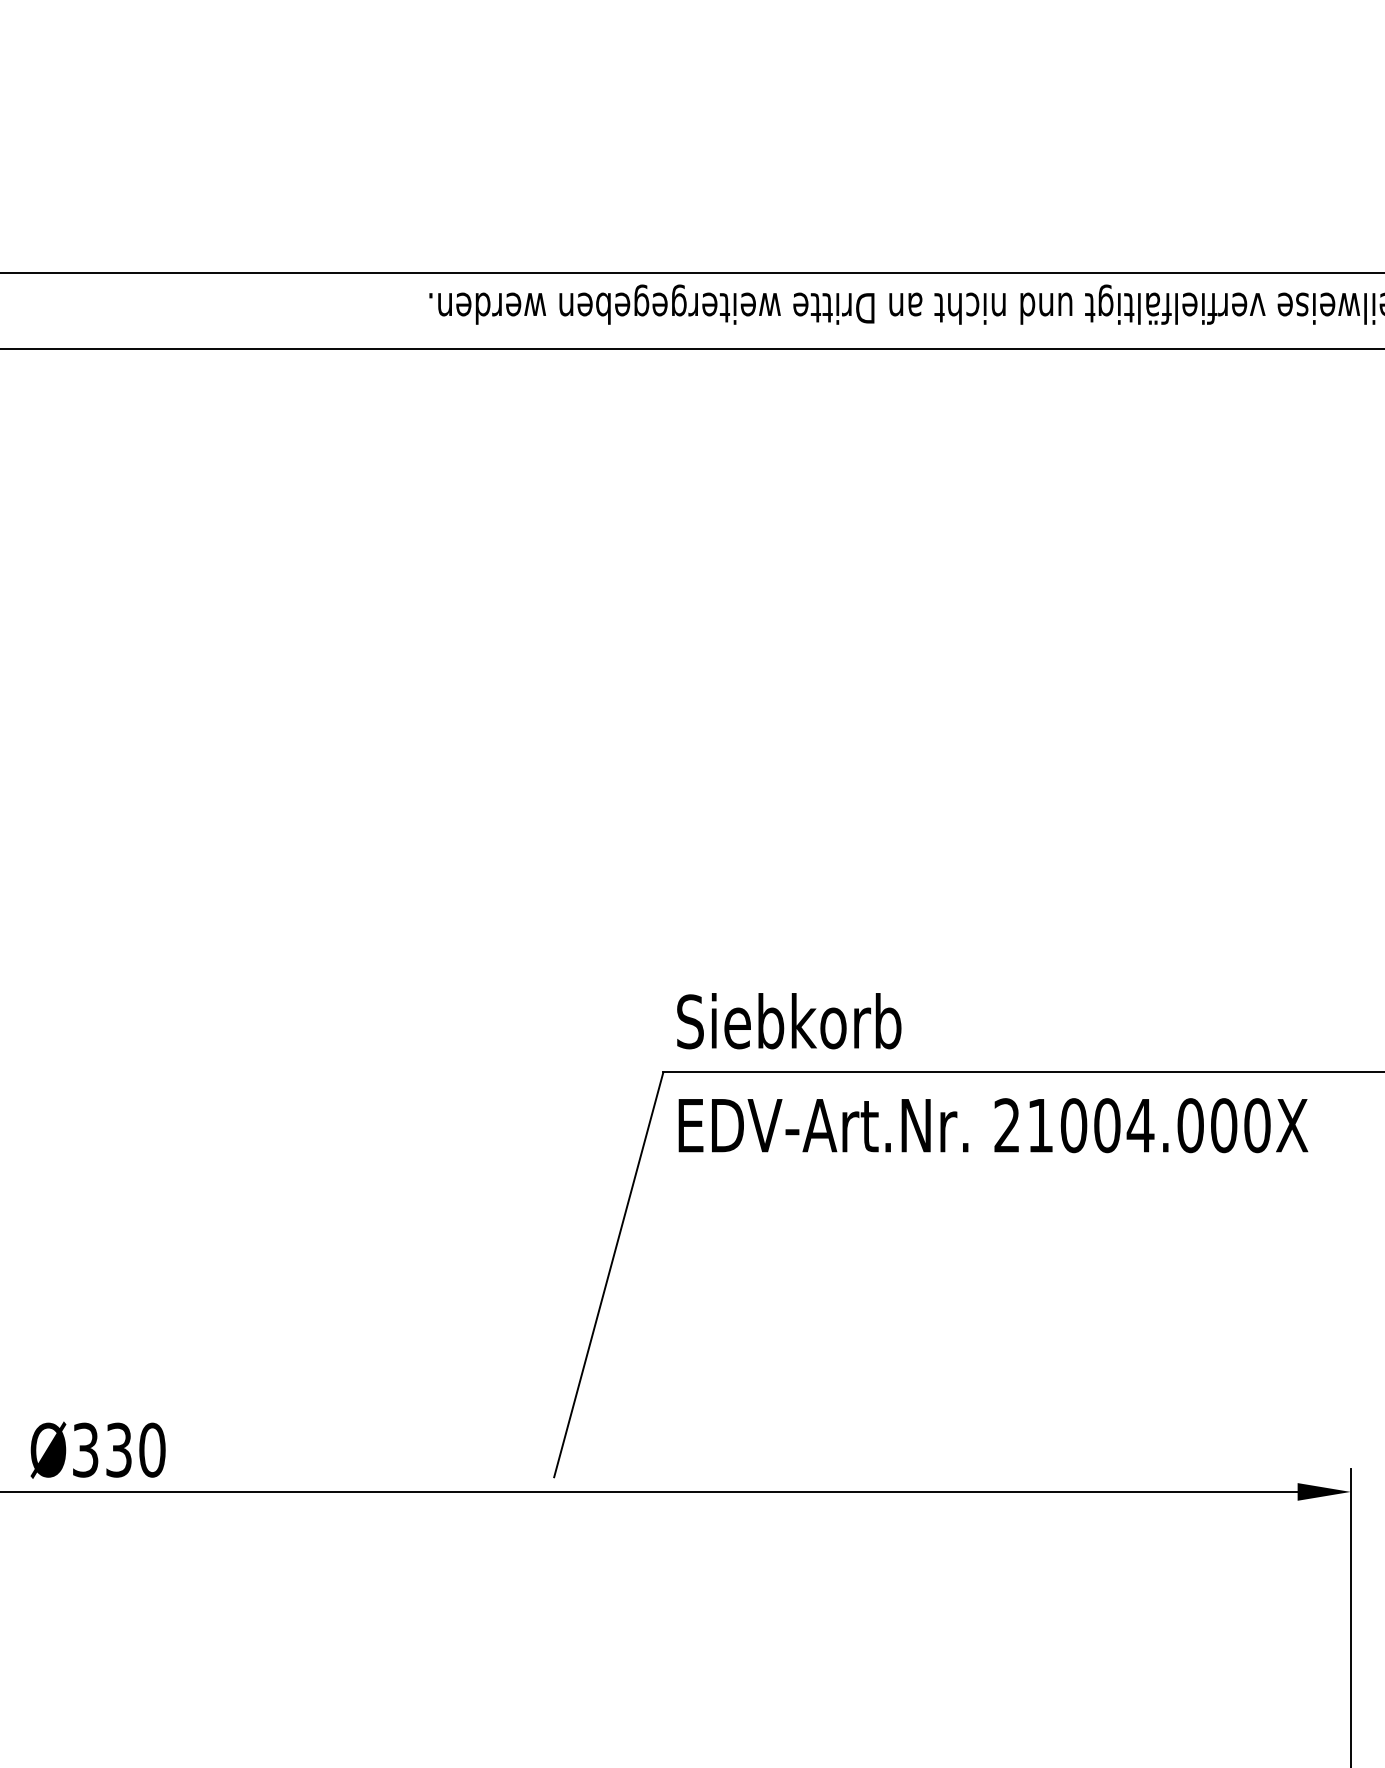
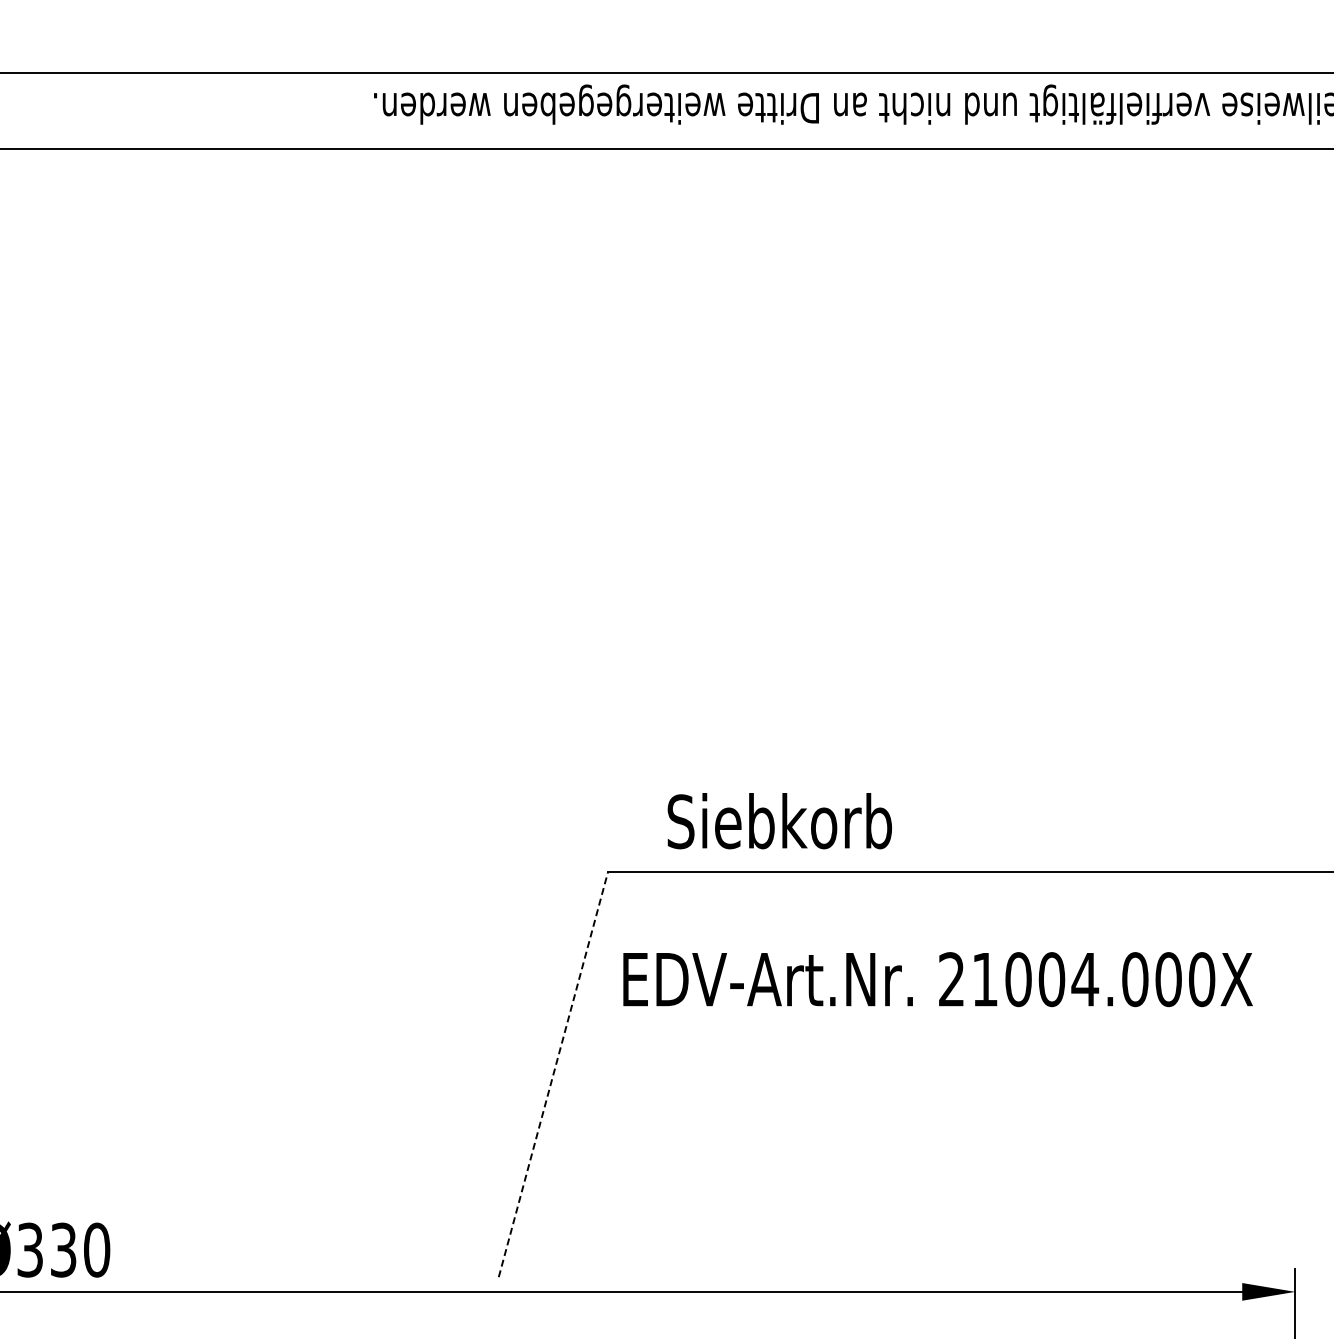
text: (789, 1021) -> (780, 821), moved
text: (993, 1125) -> (938, 979), moved
line: (608, 1274) -> (553, 1074), solid -> dashed

